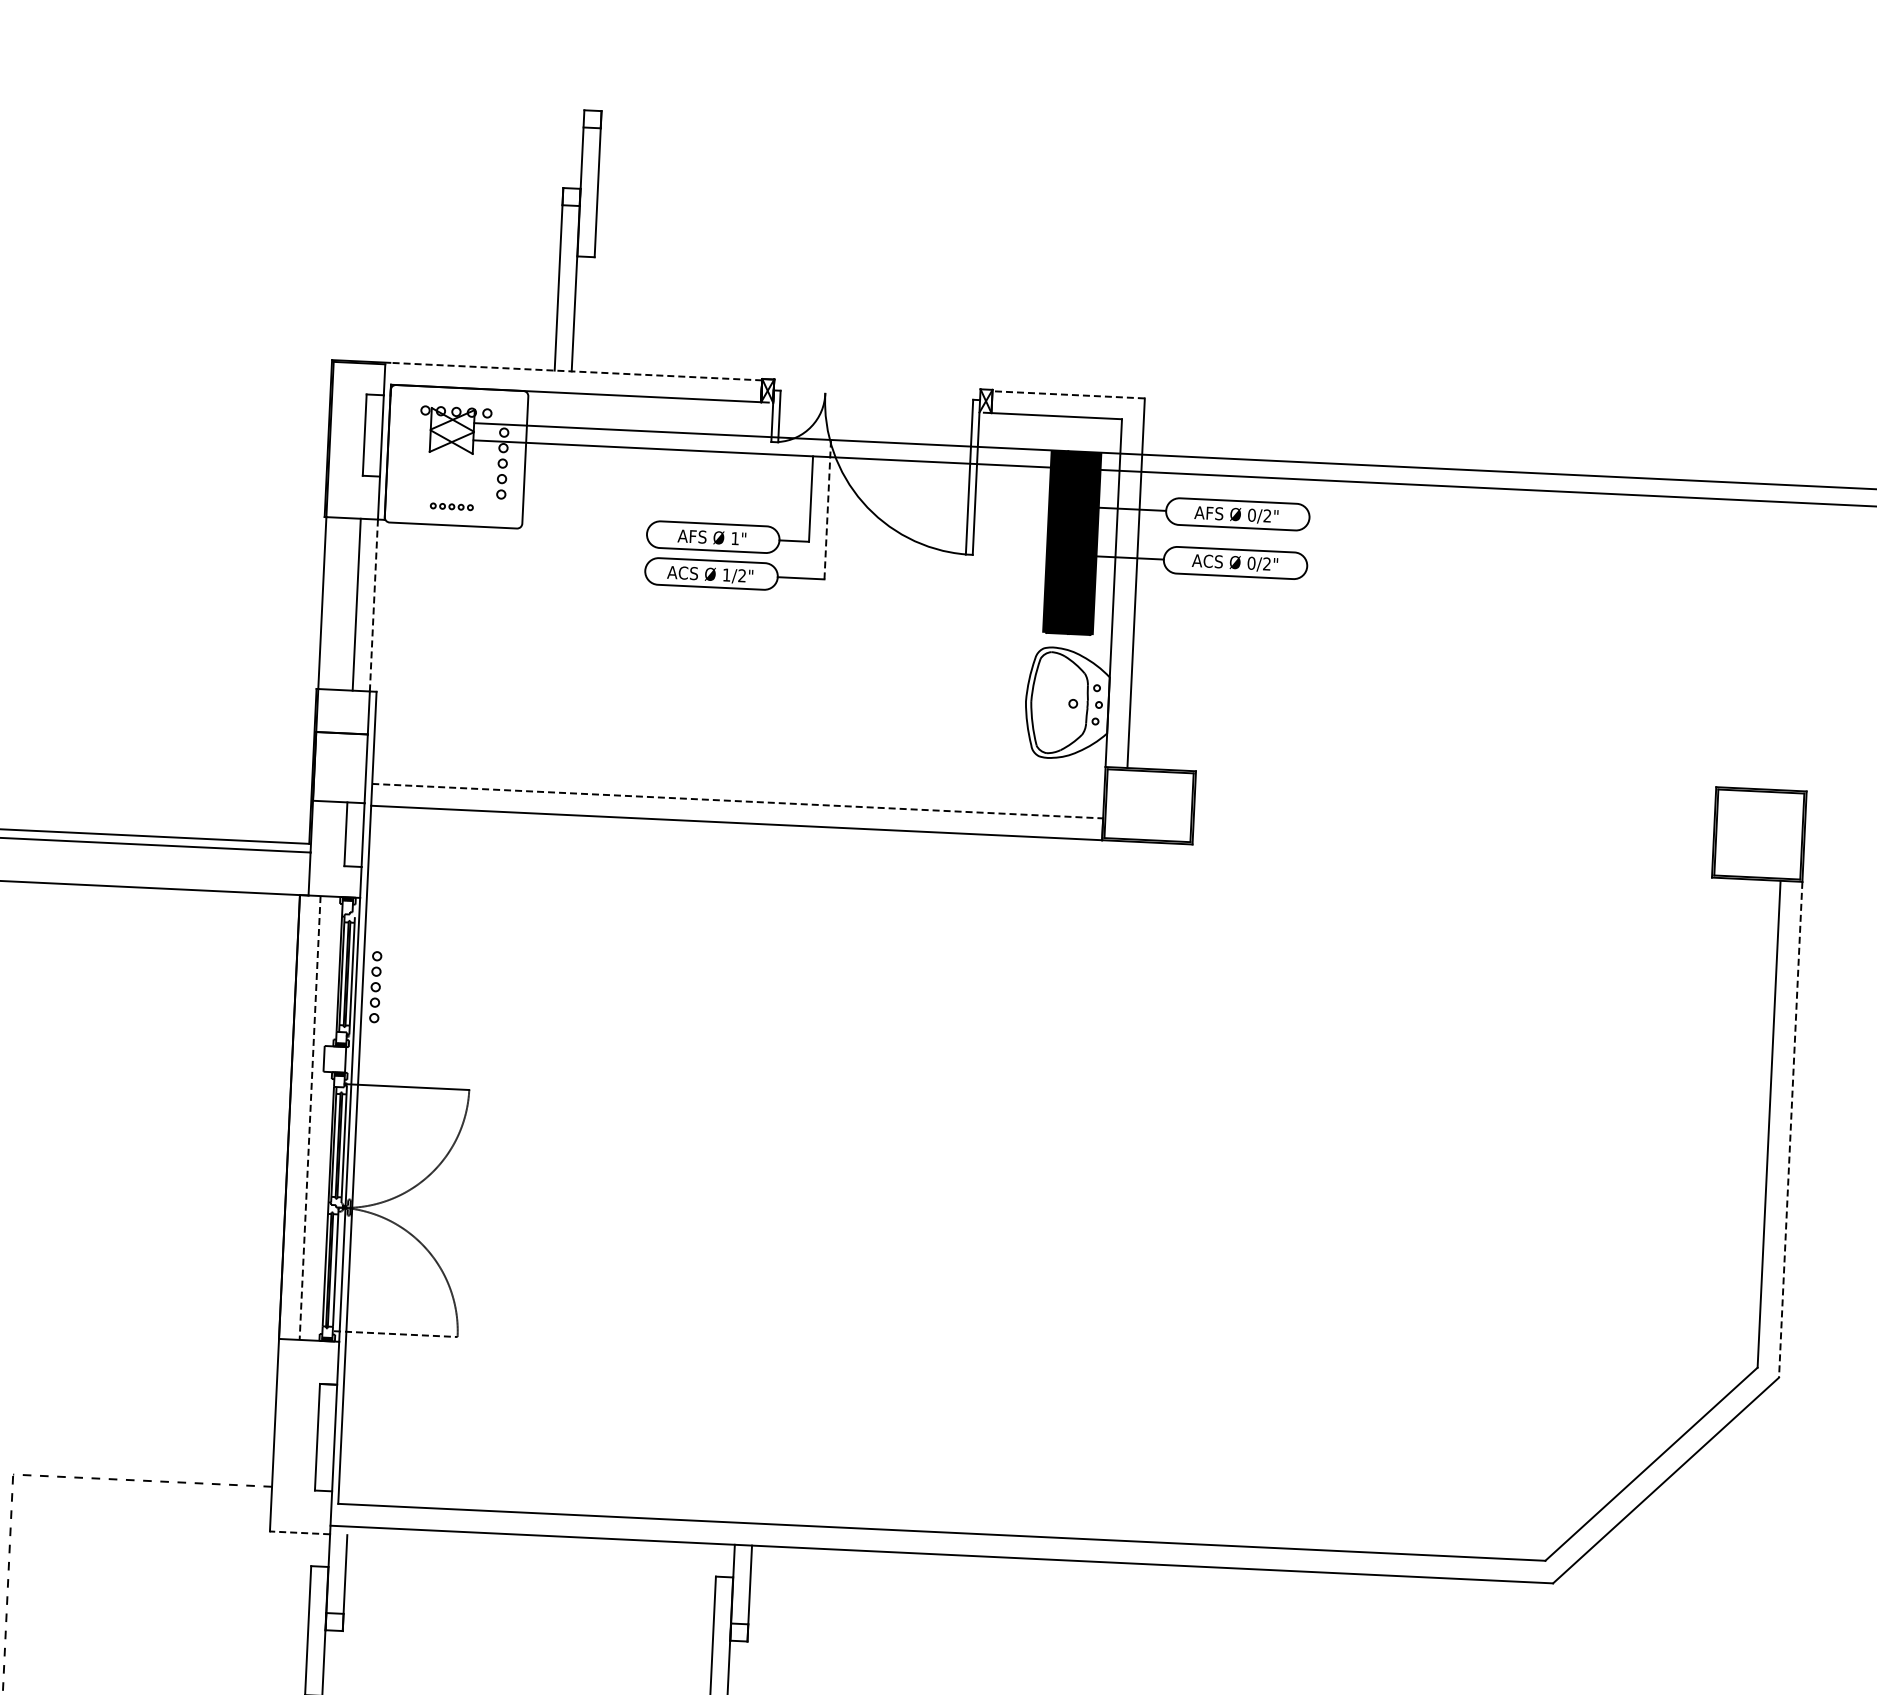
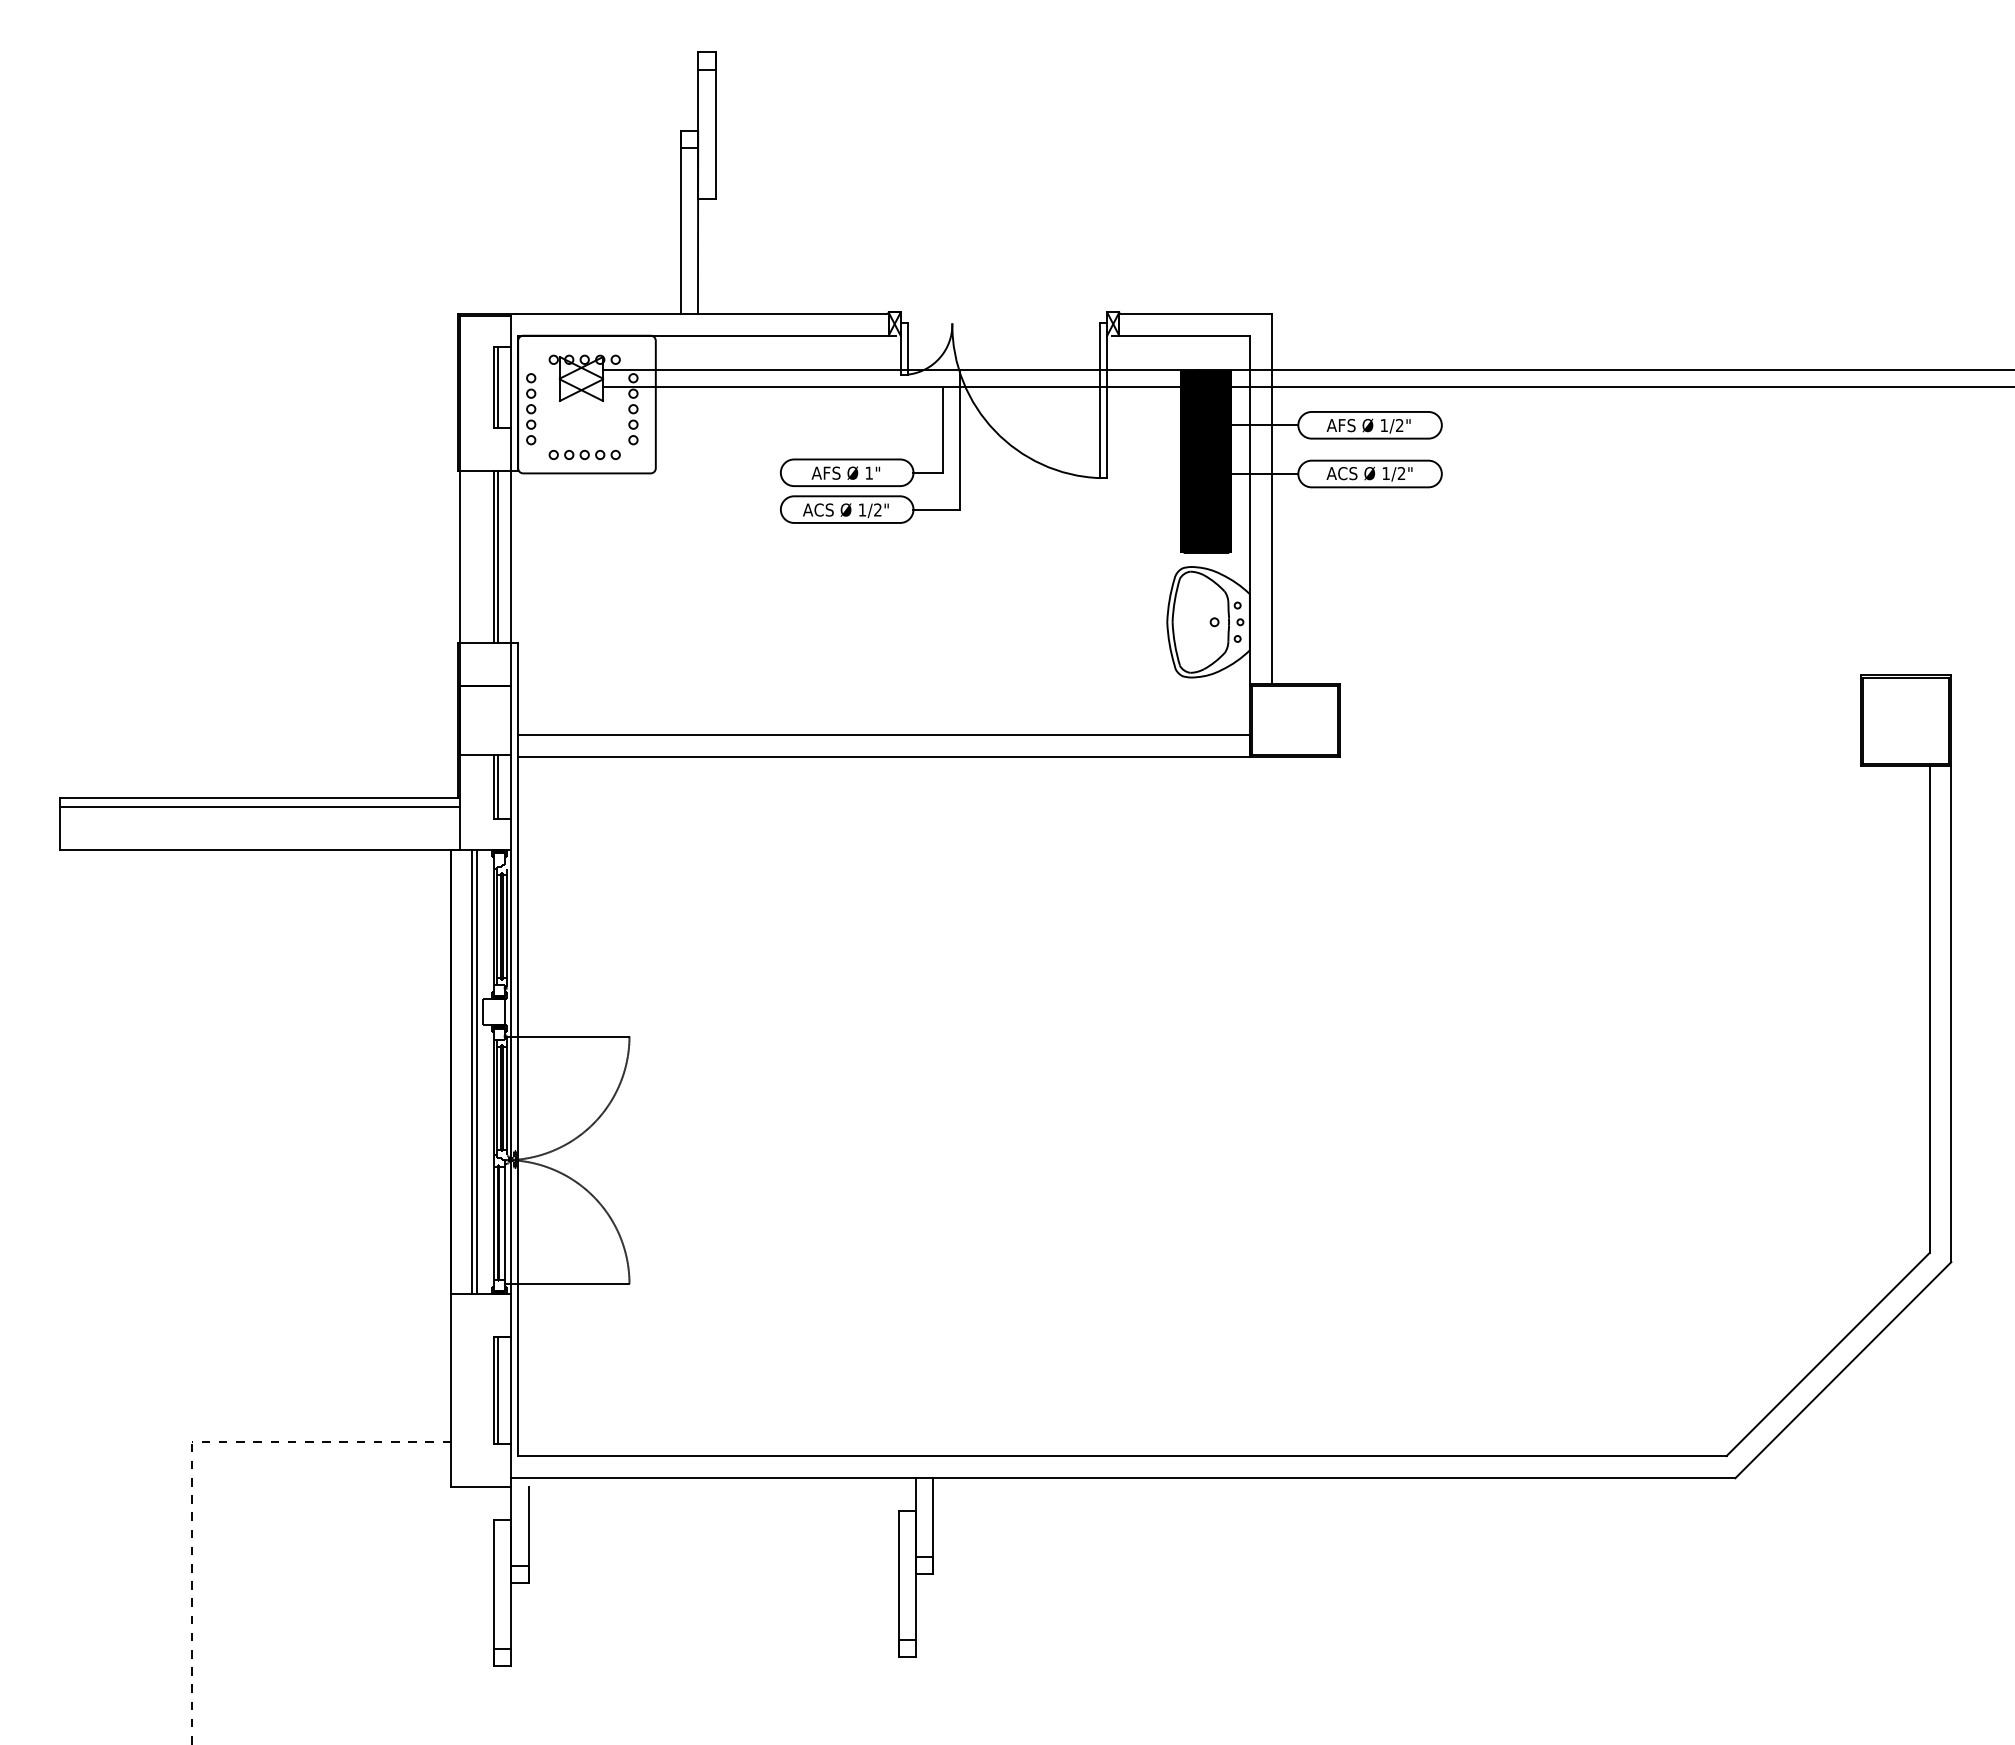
line: (576, 371) -> (702, 313), dashed -> solid
line: (1068, 394) -> (1195, 313), dashed -> solid
line: (368, 434) -> (497, 386), added
part: (451, 506) -> (584, 454), size x1.67
line: (828, 509) -> (960, 439), dashed -> solid
text: (1252, 515) -> (1384, 425), 0/2" -> 1/2"
text: (1251, 563) -> (1386, 473), 0/2" -> 1/2"
line: (359, 605) -> (497, 557), added
line: (373, 605) -> (511, 557), dashed -> solid
line: (738, 801) -> (884, 735), dashed -> solid
line: (349, 834) -> (497, 786), added
part: (376, 987) -> (531, 409), moved
line: (315, 1117) -> (477, 1071), added
line: (309, 1118) -> (471, 1072), dashed -> solid
line: (1790, 1130) -> (1951, 1014), dashed -> solid
line: (395, 1333) -> (567, 1283), dashed -> solid
line: (320, 1437) -> (497, 1390), added
line: (299, 1532) -> (480, 1486), dashed -> solid

